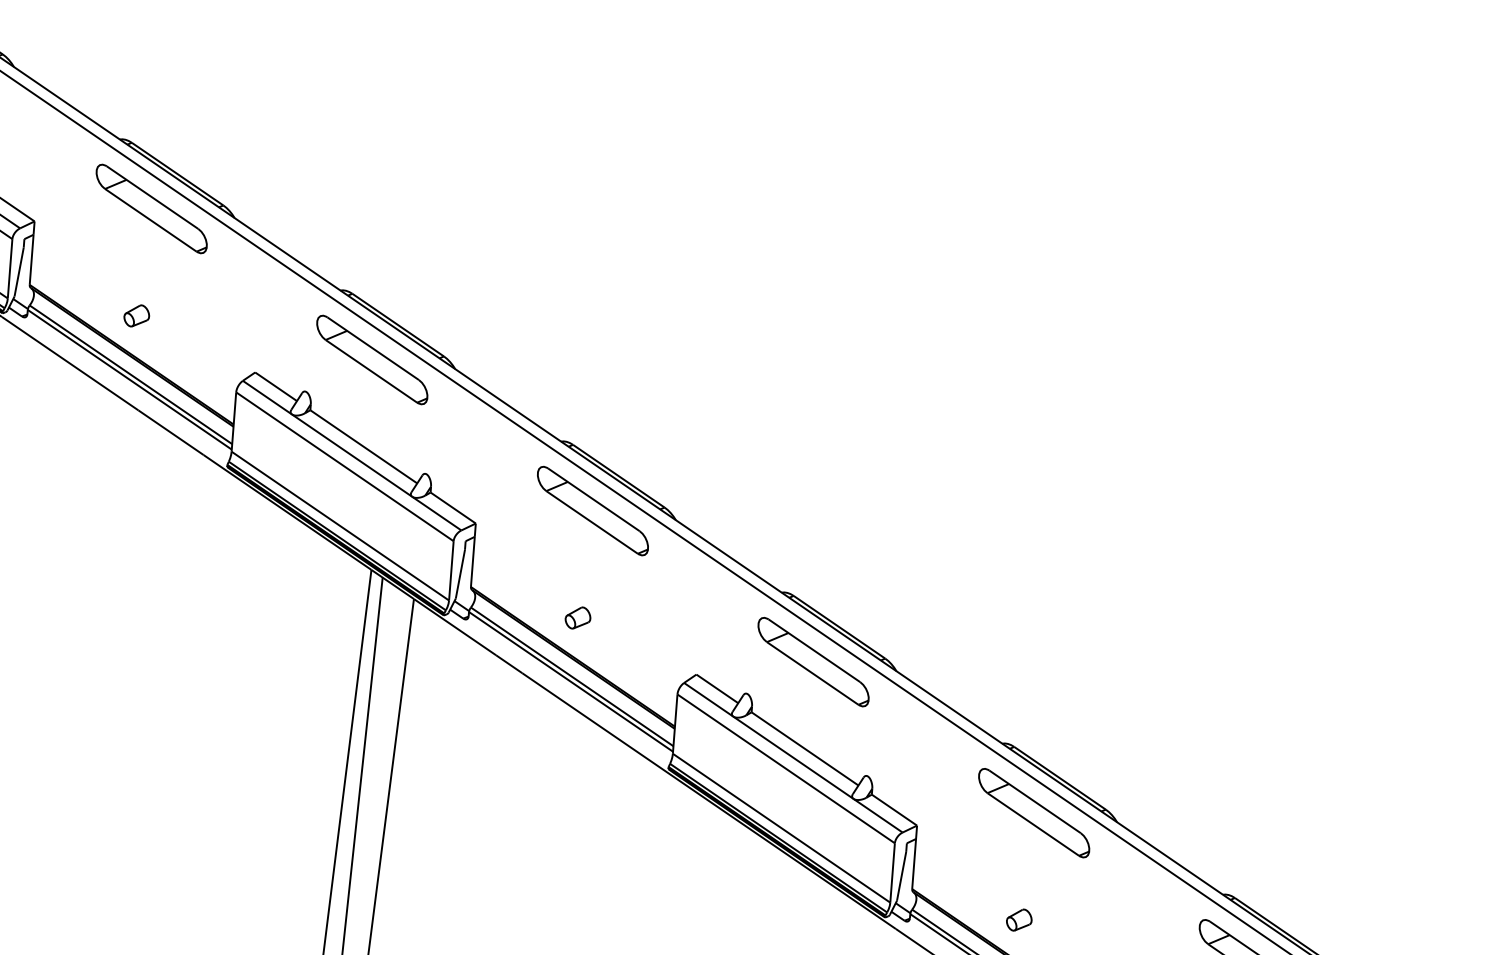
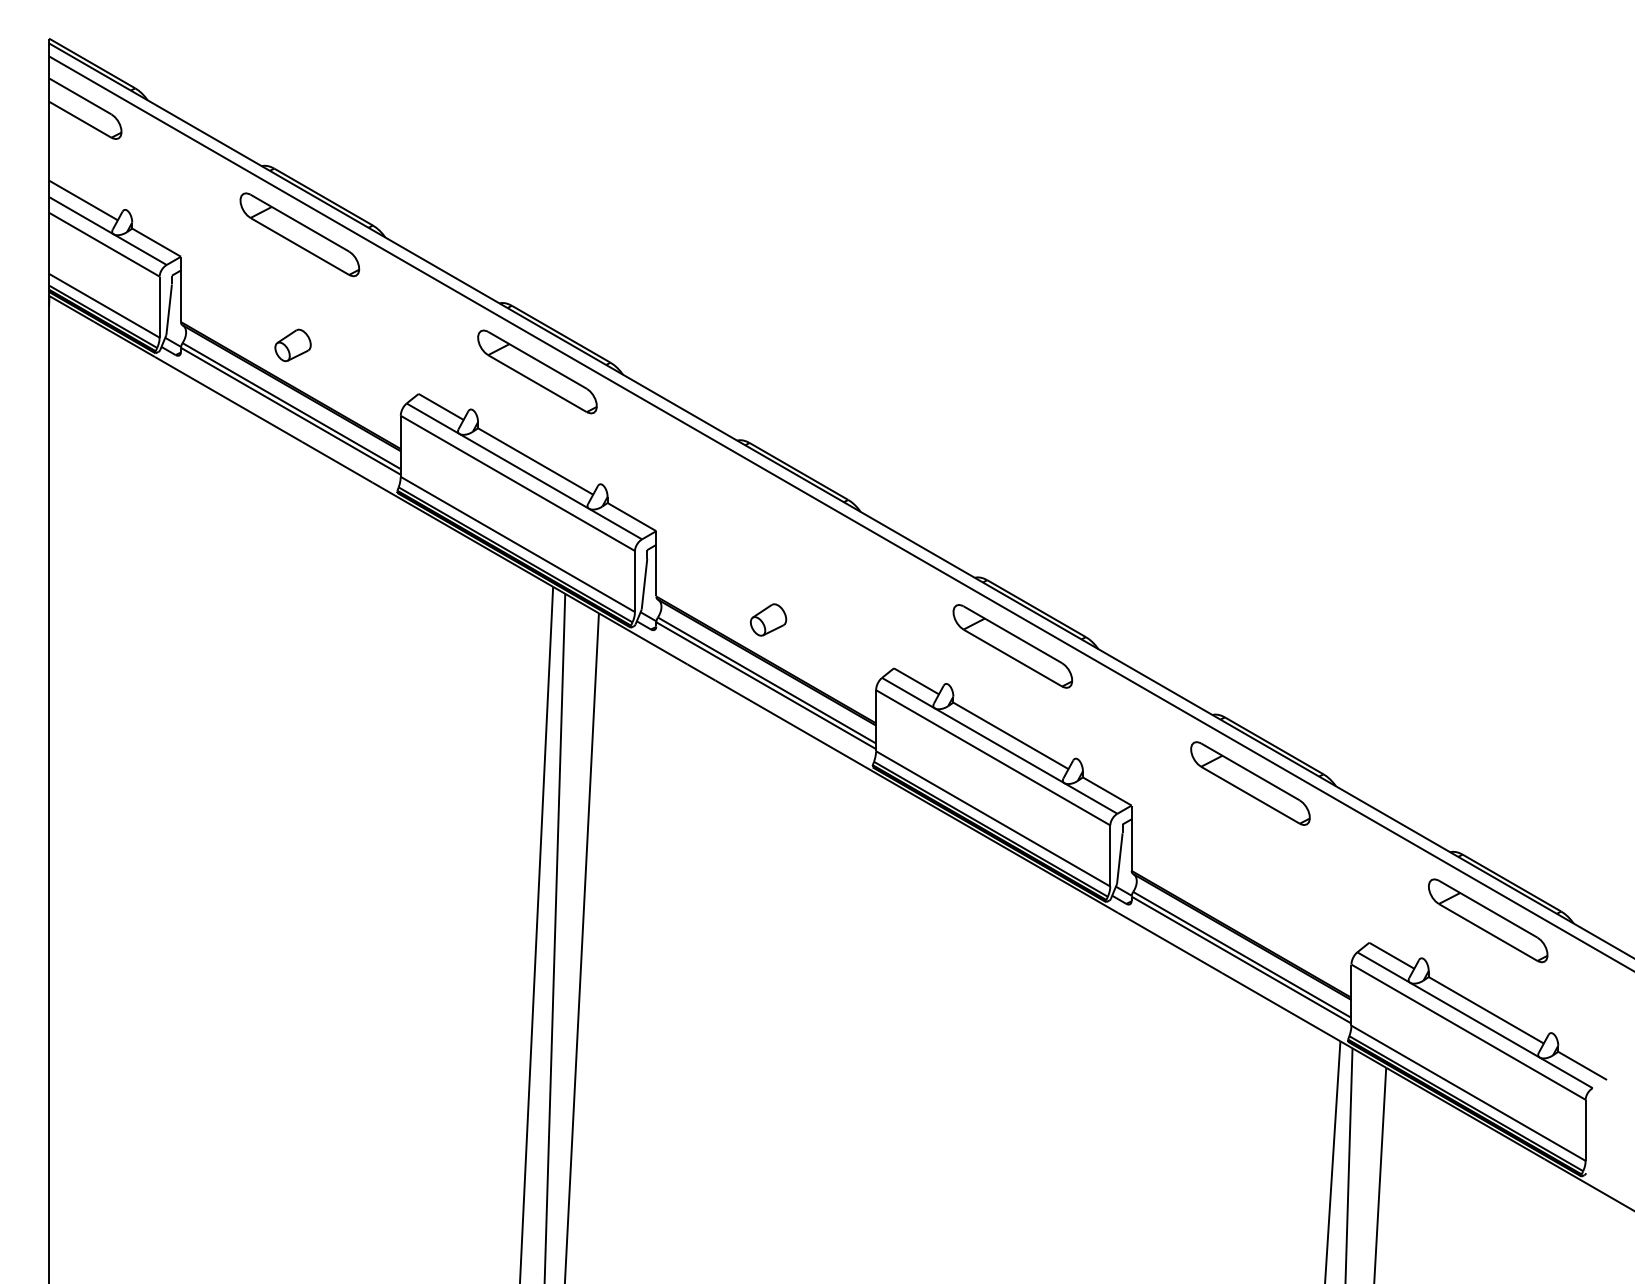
part: (136, 315) -> (292, 345), size x1.4
part: (593, 510) -> (775, 508), removed
part: (577, 617) -> (767, 619), size x1.4
part: (1019, 920) -> (1243, 894), removed

